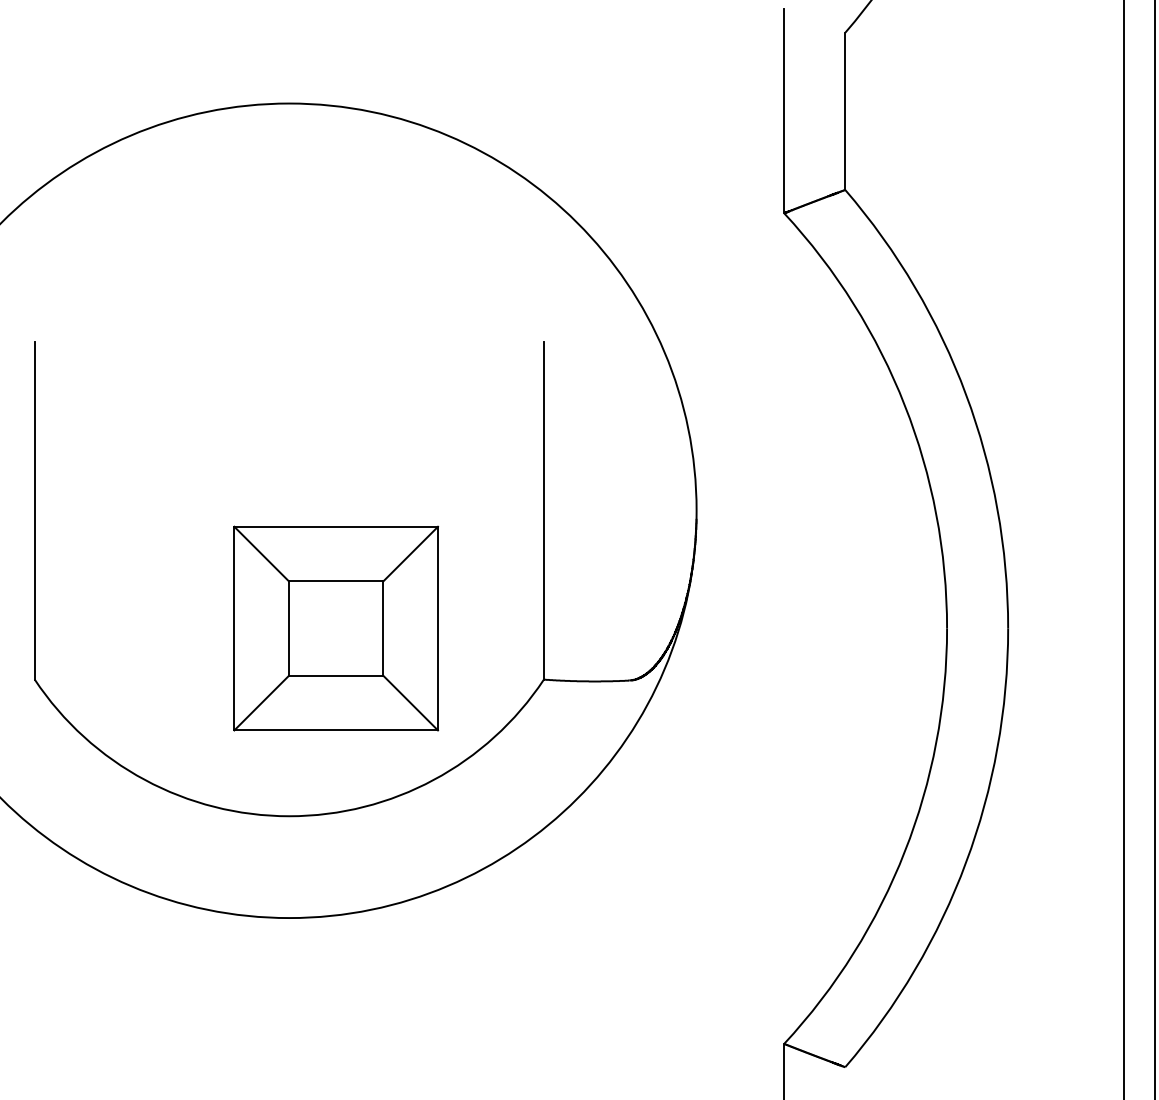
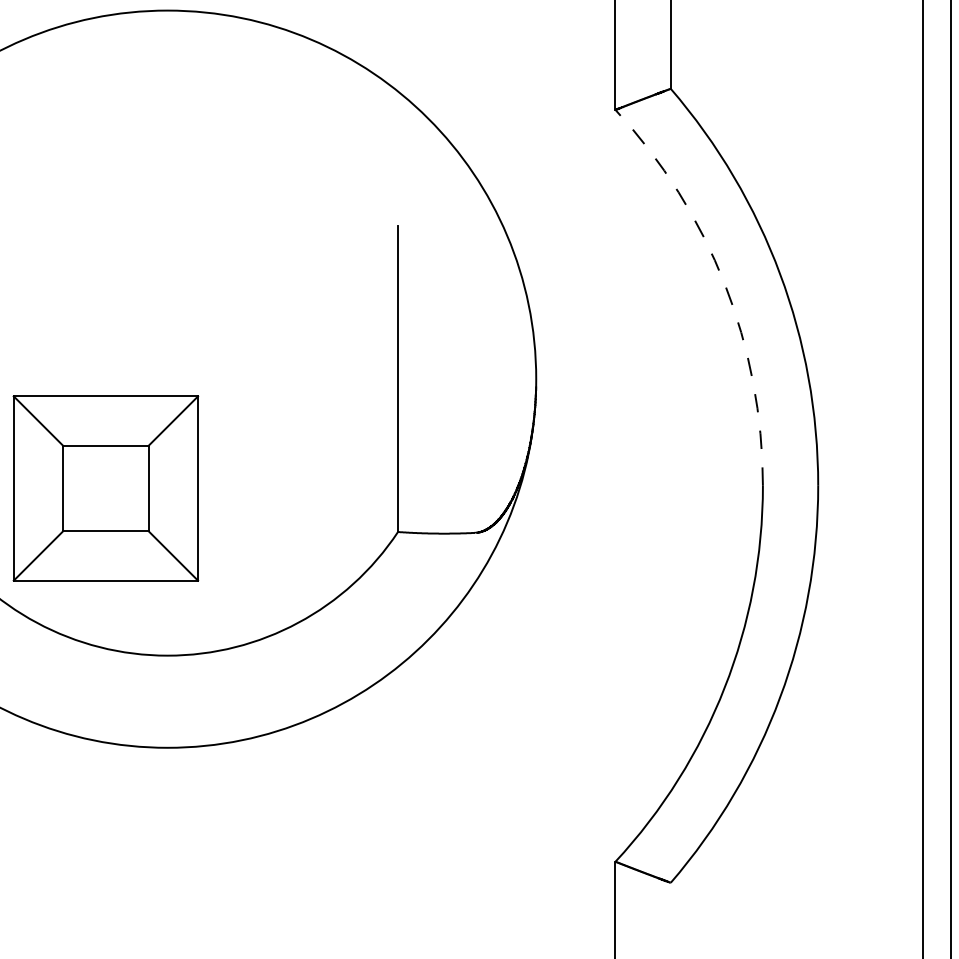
arc: (904, 405) -> (724, 283), solid -> dashed
part: (336, 628) -> (106, 488), moved

